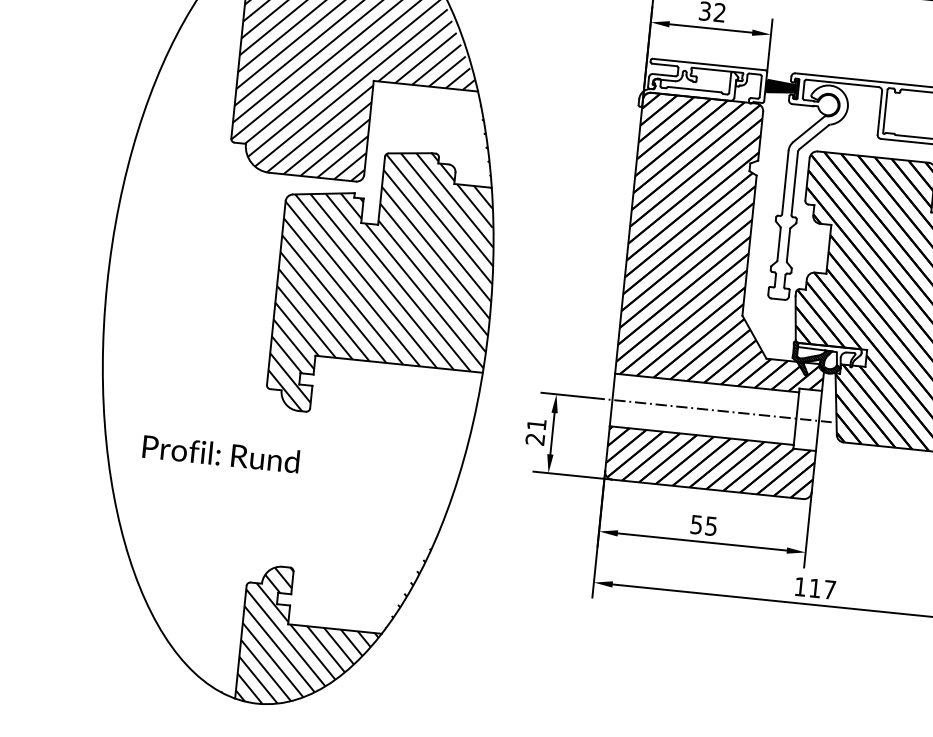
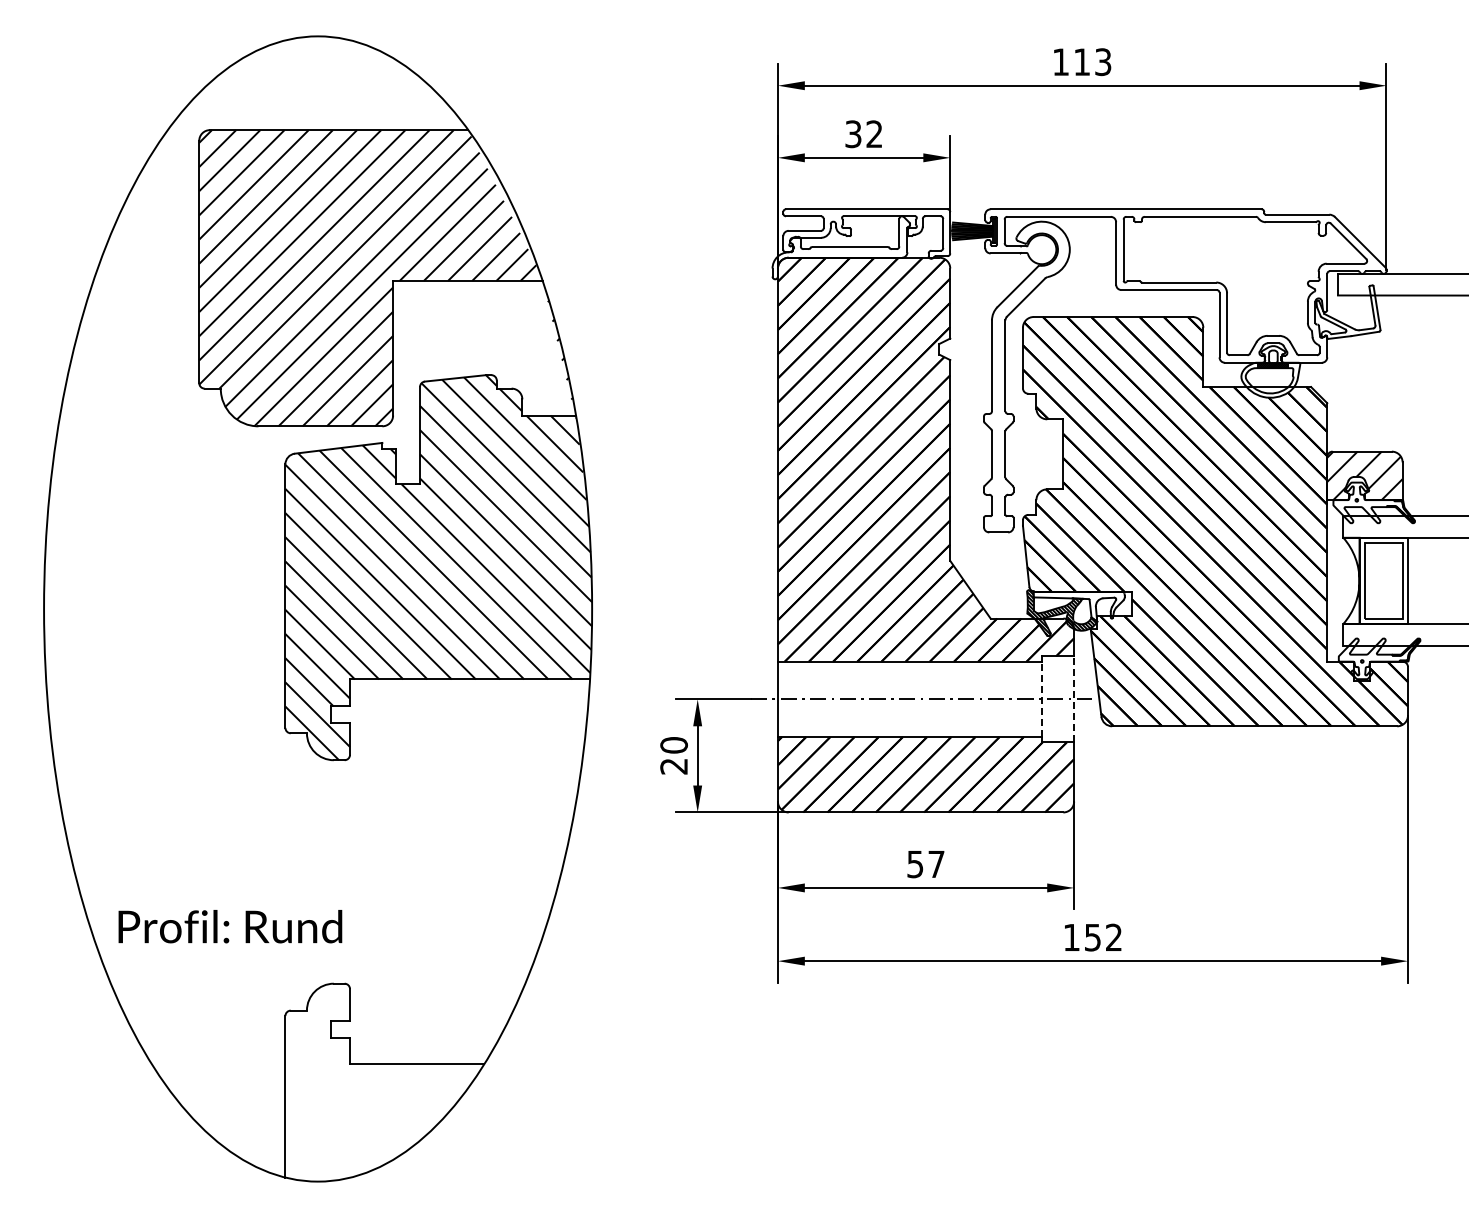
line: (796, 418) -> (1041, 699), solid -> dashed
line: (819, 420) -> (1074, 698), solid -> dashed
text: (536, 424) -> (673, 745), 21 -> 20
text: (221, 454) -> (230, 926), moved
text: (711, 526) -> (936, 864), 55 -> 57
text: (822, 589) -> (1103, 937), 117 -> 152
hatch: (327, 618) -> (405, 1050), removed

